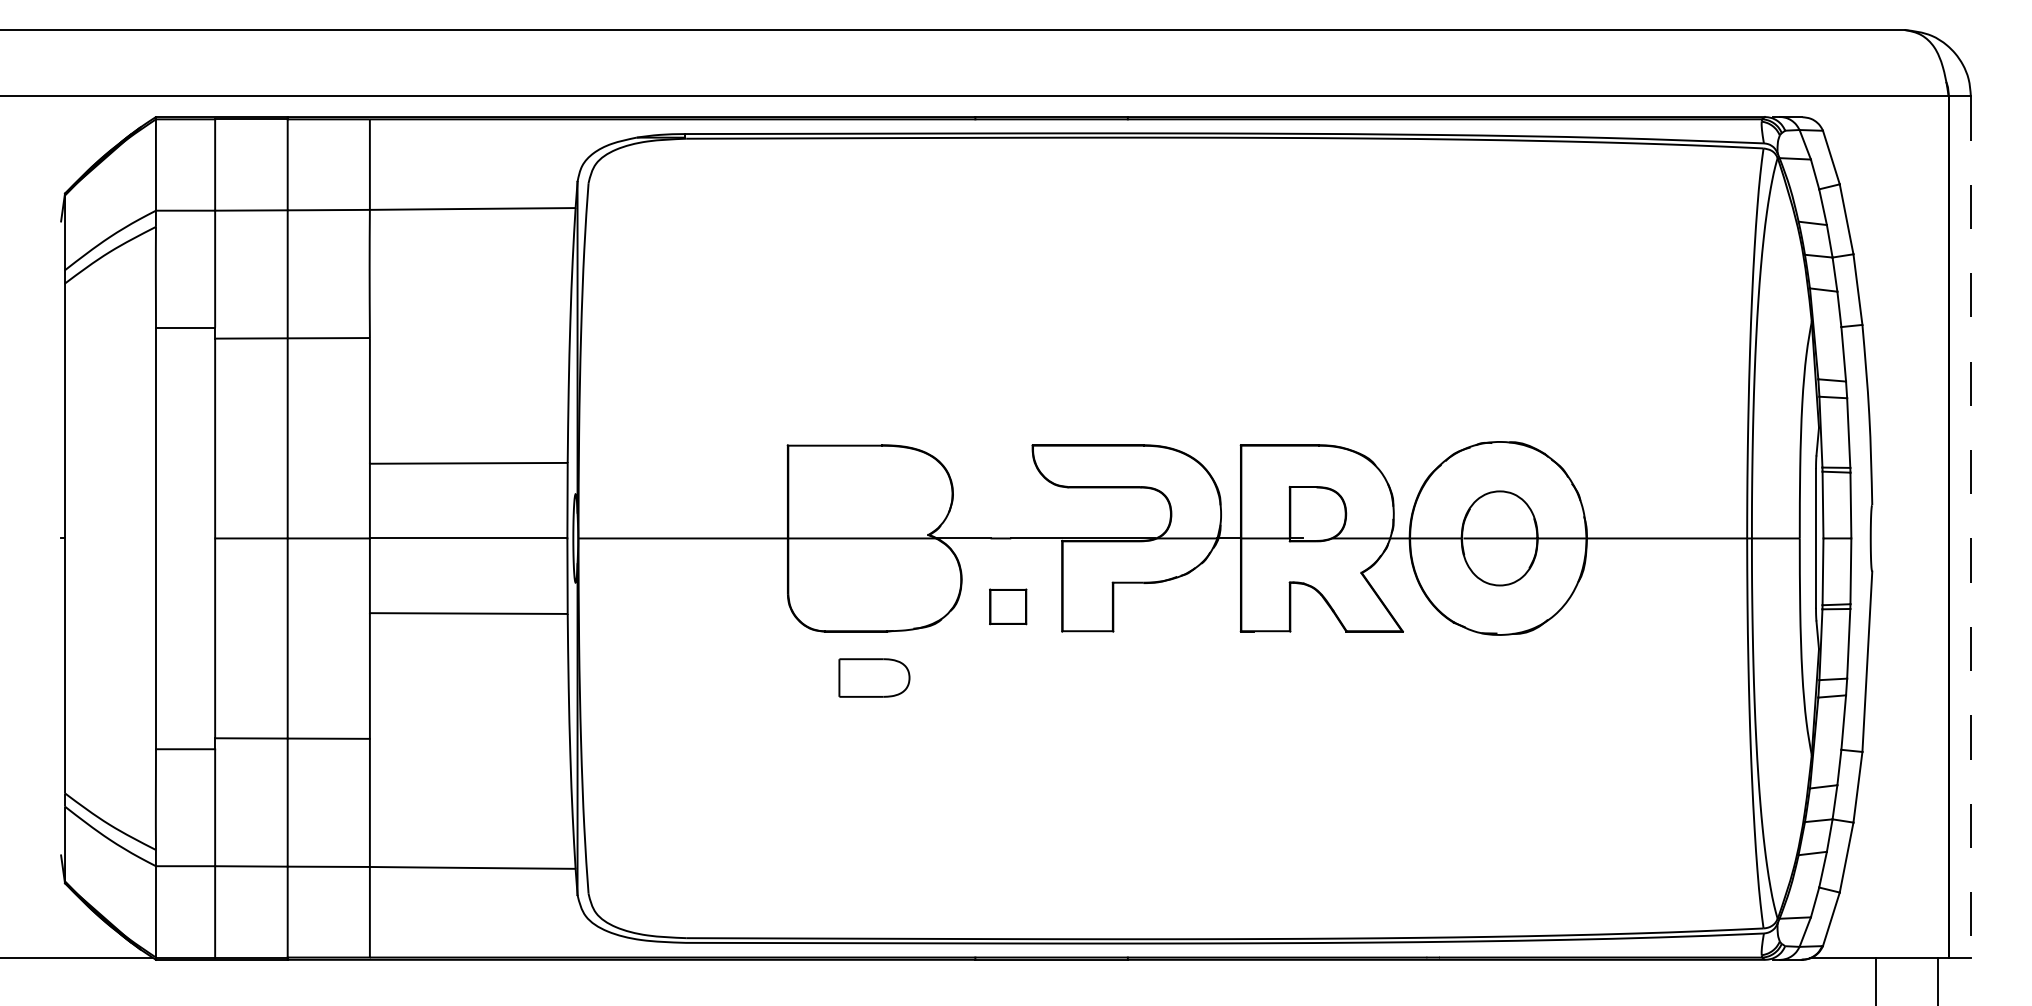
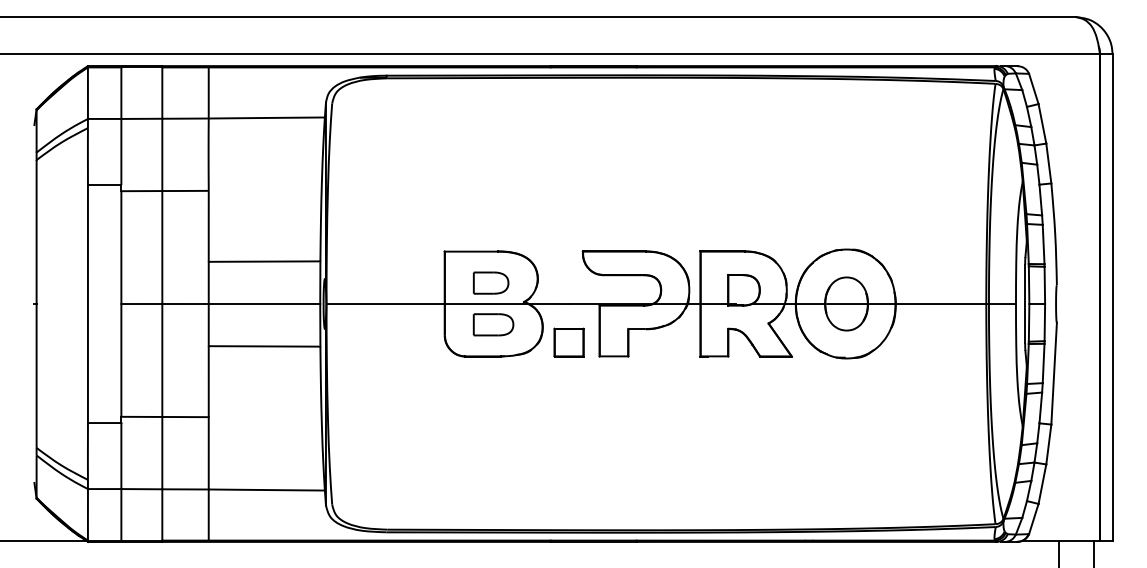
part: (870, 500) -> (491, 282), added
line: (1970, 528) -> (1112, 298), dashed -> solid
part: (1007, 606) -> (568, 342), size x1.43
part: (874, 677) -> (493, 324), moved

